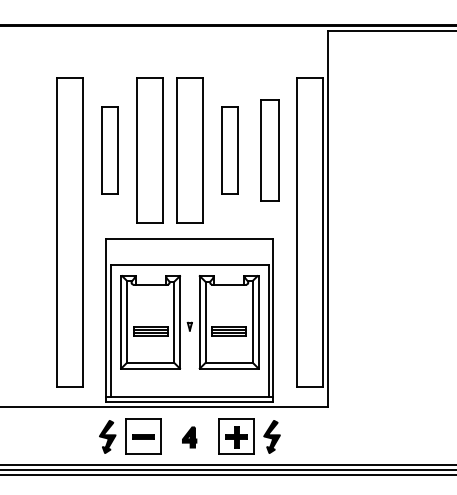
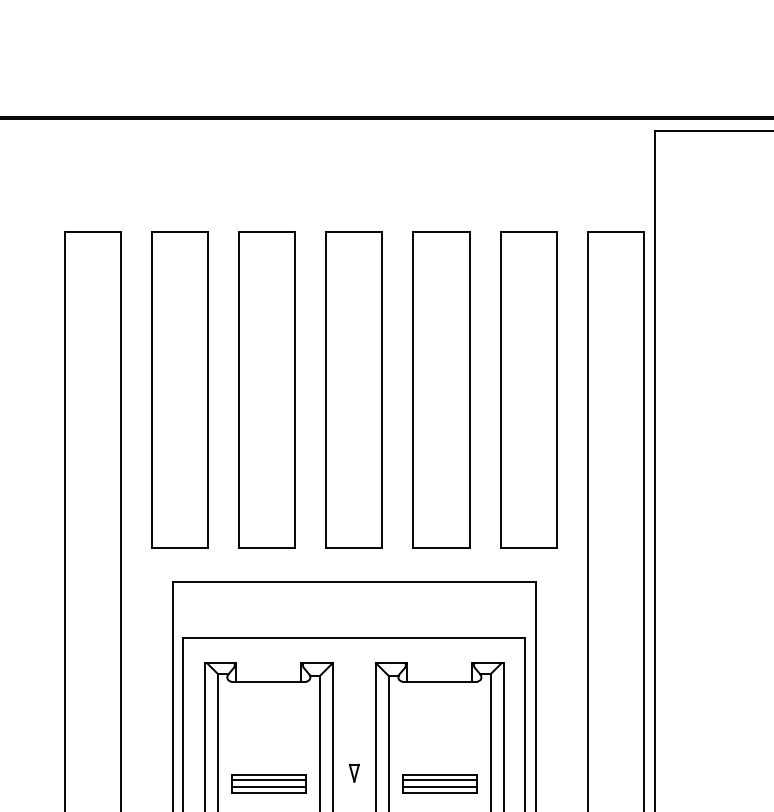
part: (109, 150) -> (179, 389), size x1.67
part: (229, 150) -> (440, 389), size x1.67
part: (269, 150) -> (527, 389), size x1.43

